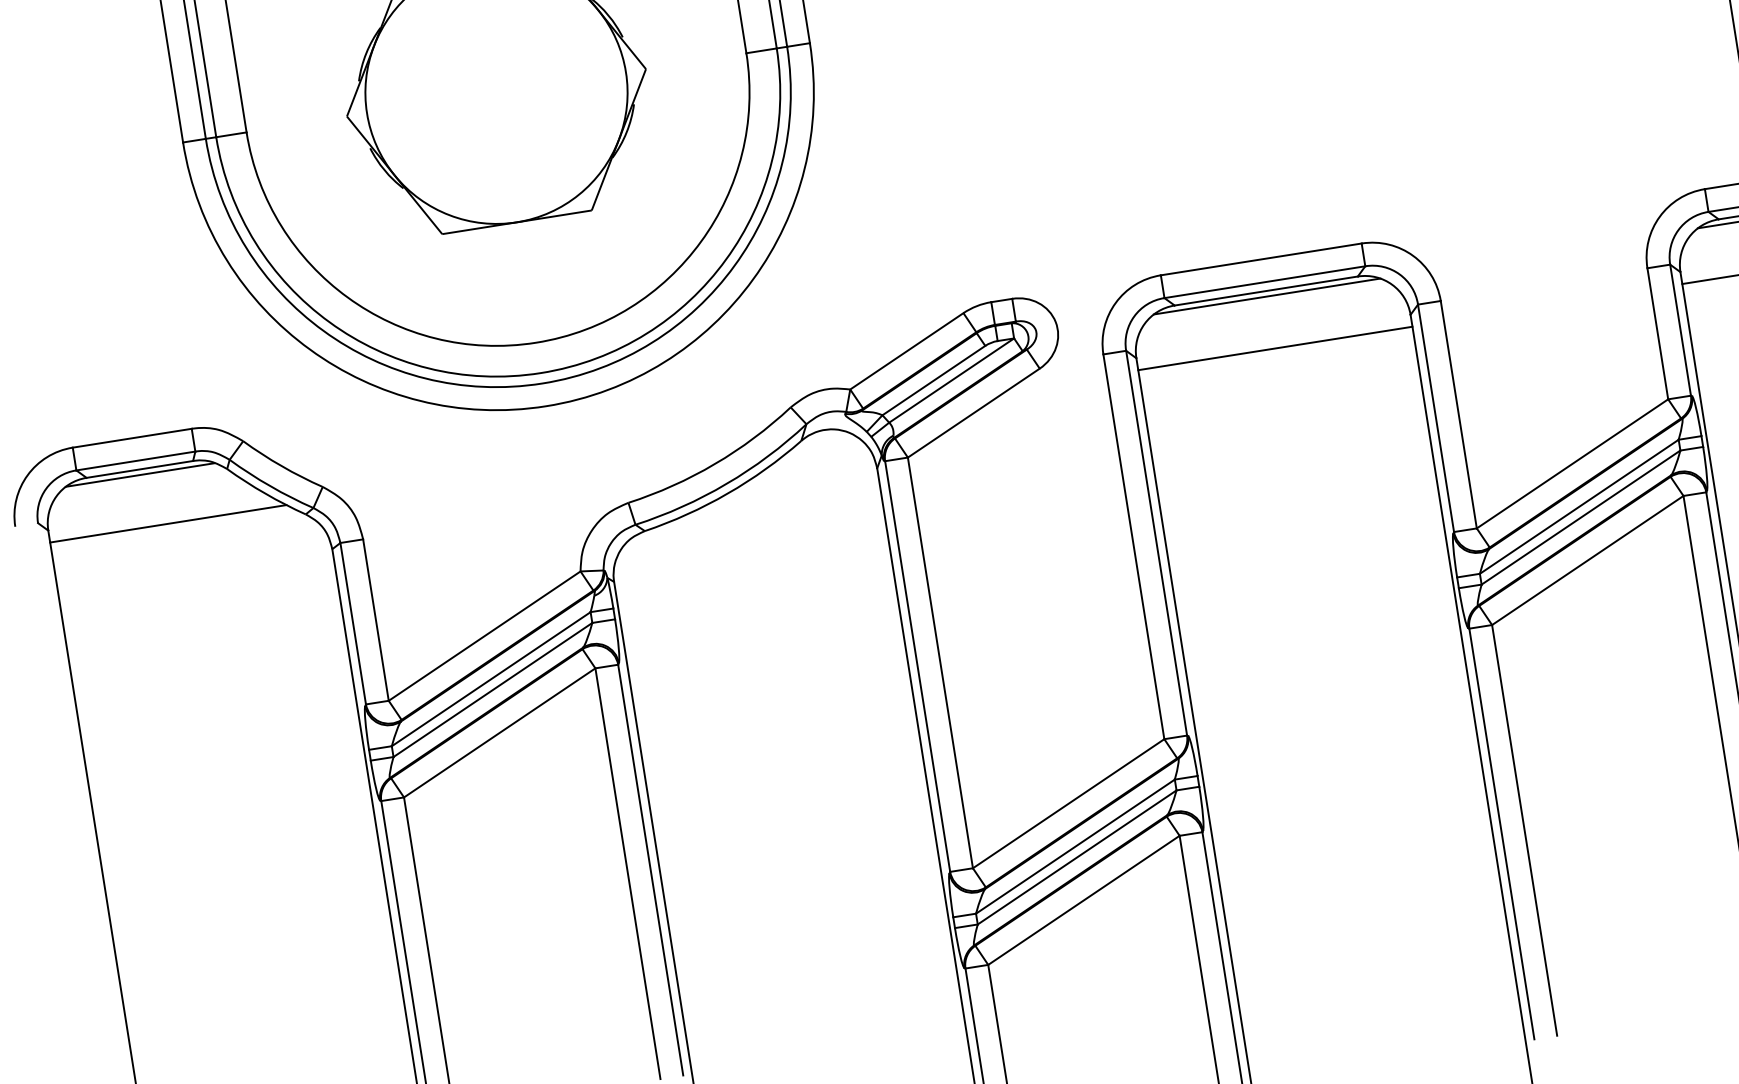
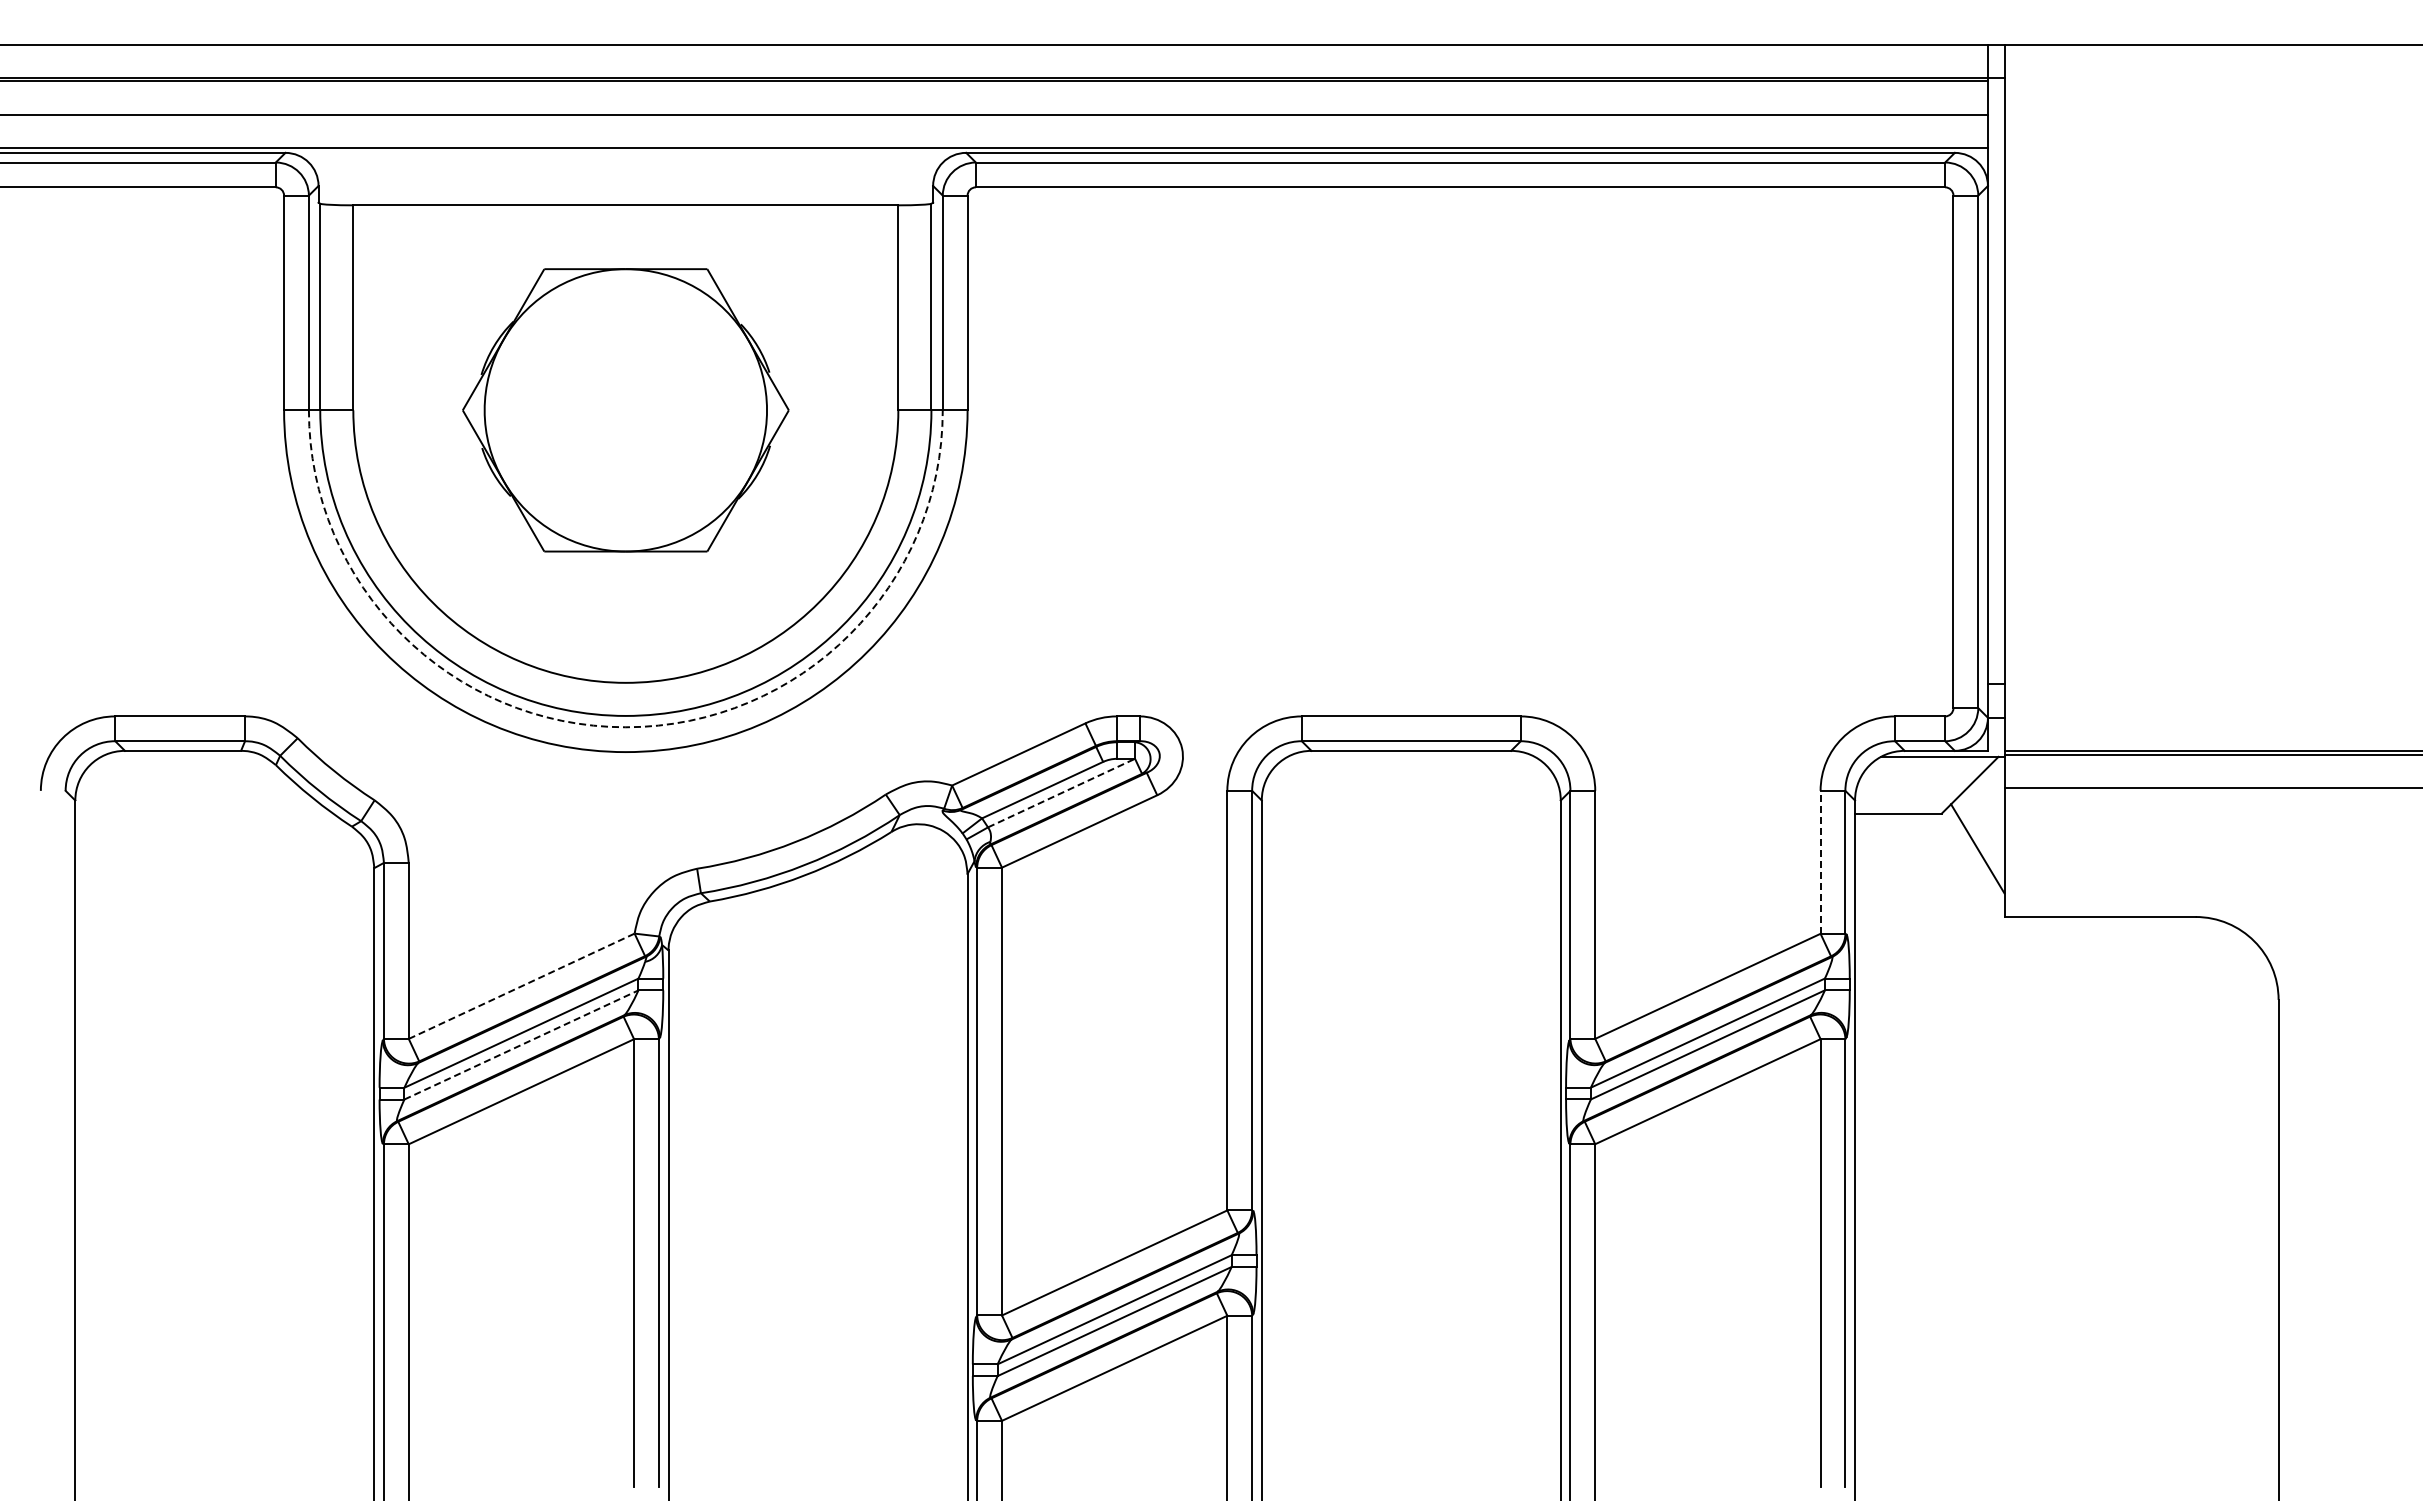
line: (1266, 296) -> (1410, 756), removed
line: (1657, 333) -> (1820, 861), solid -> dashed
line: (1274, 348) -> (1410, 813), removed
line: (952, 379) -> (1062, 792), solid -> dashed
arc: (542, 383) -> (625, 727), solid -> dashed
line: (140, 474) -> (182, 756), removed
line: (167, 523) -> (203, 813), removed
line: (484, 636) -> (521, 986), solid -> dashed
line: (492, 689) -> (521, 1044), solid -> dashed

